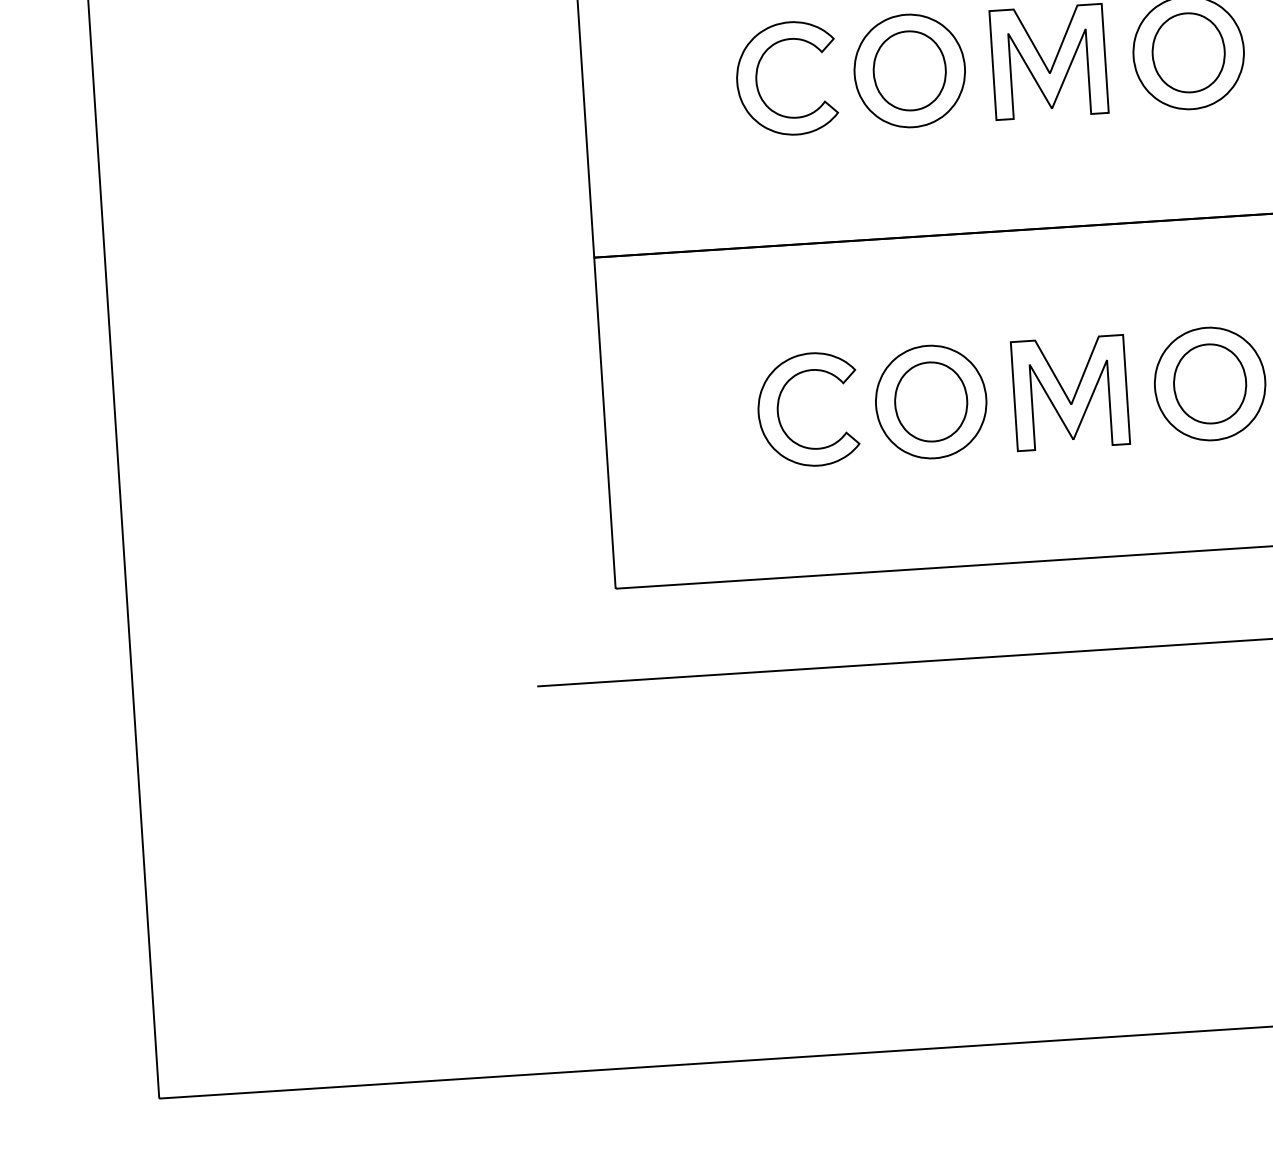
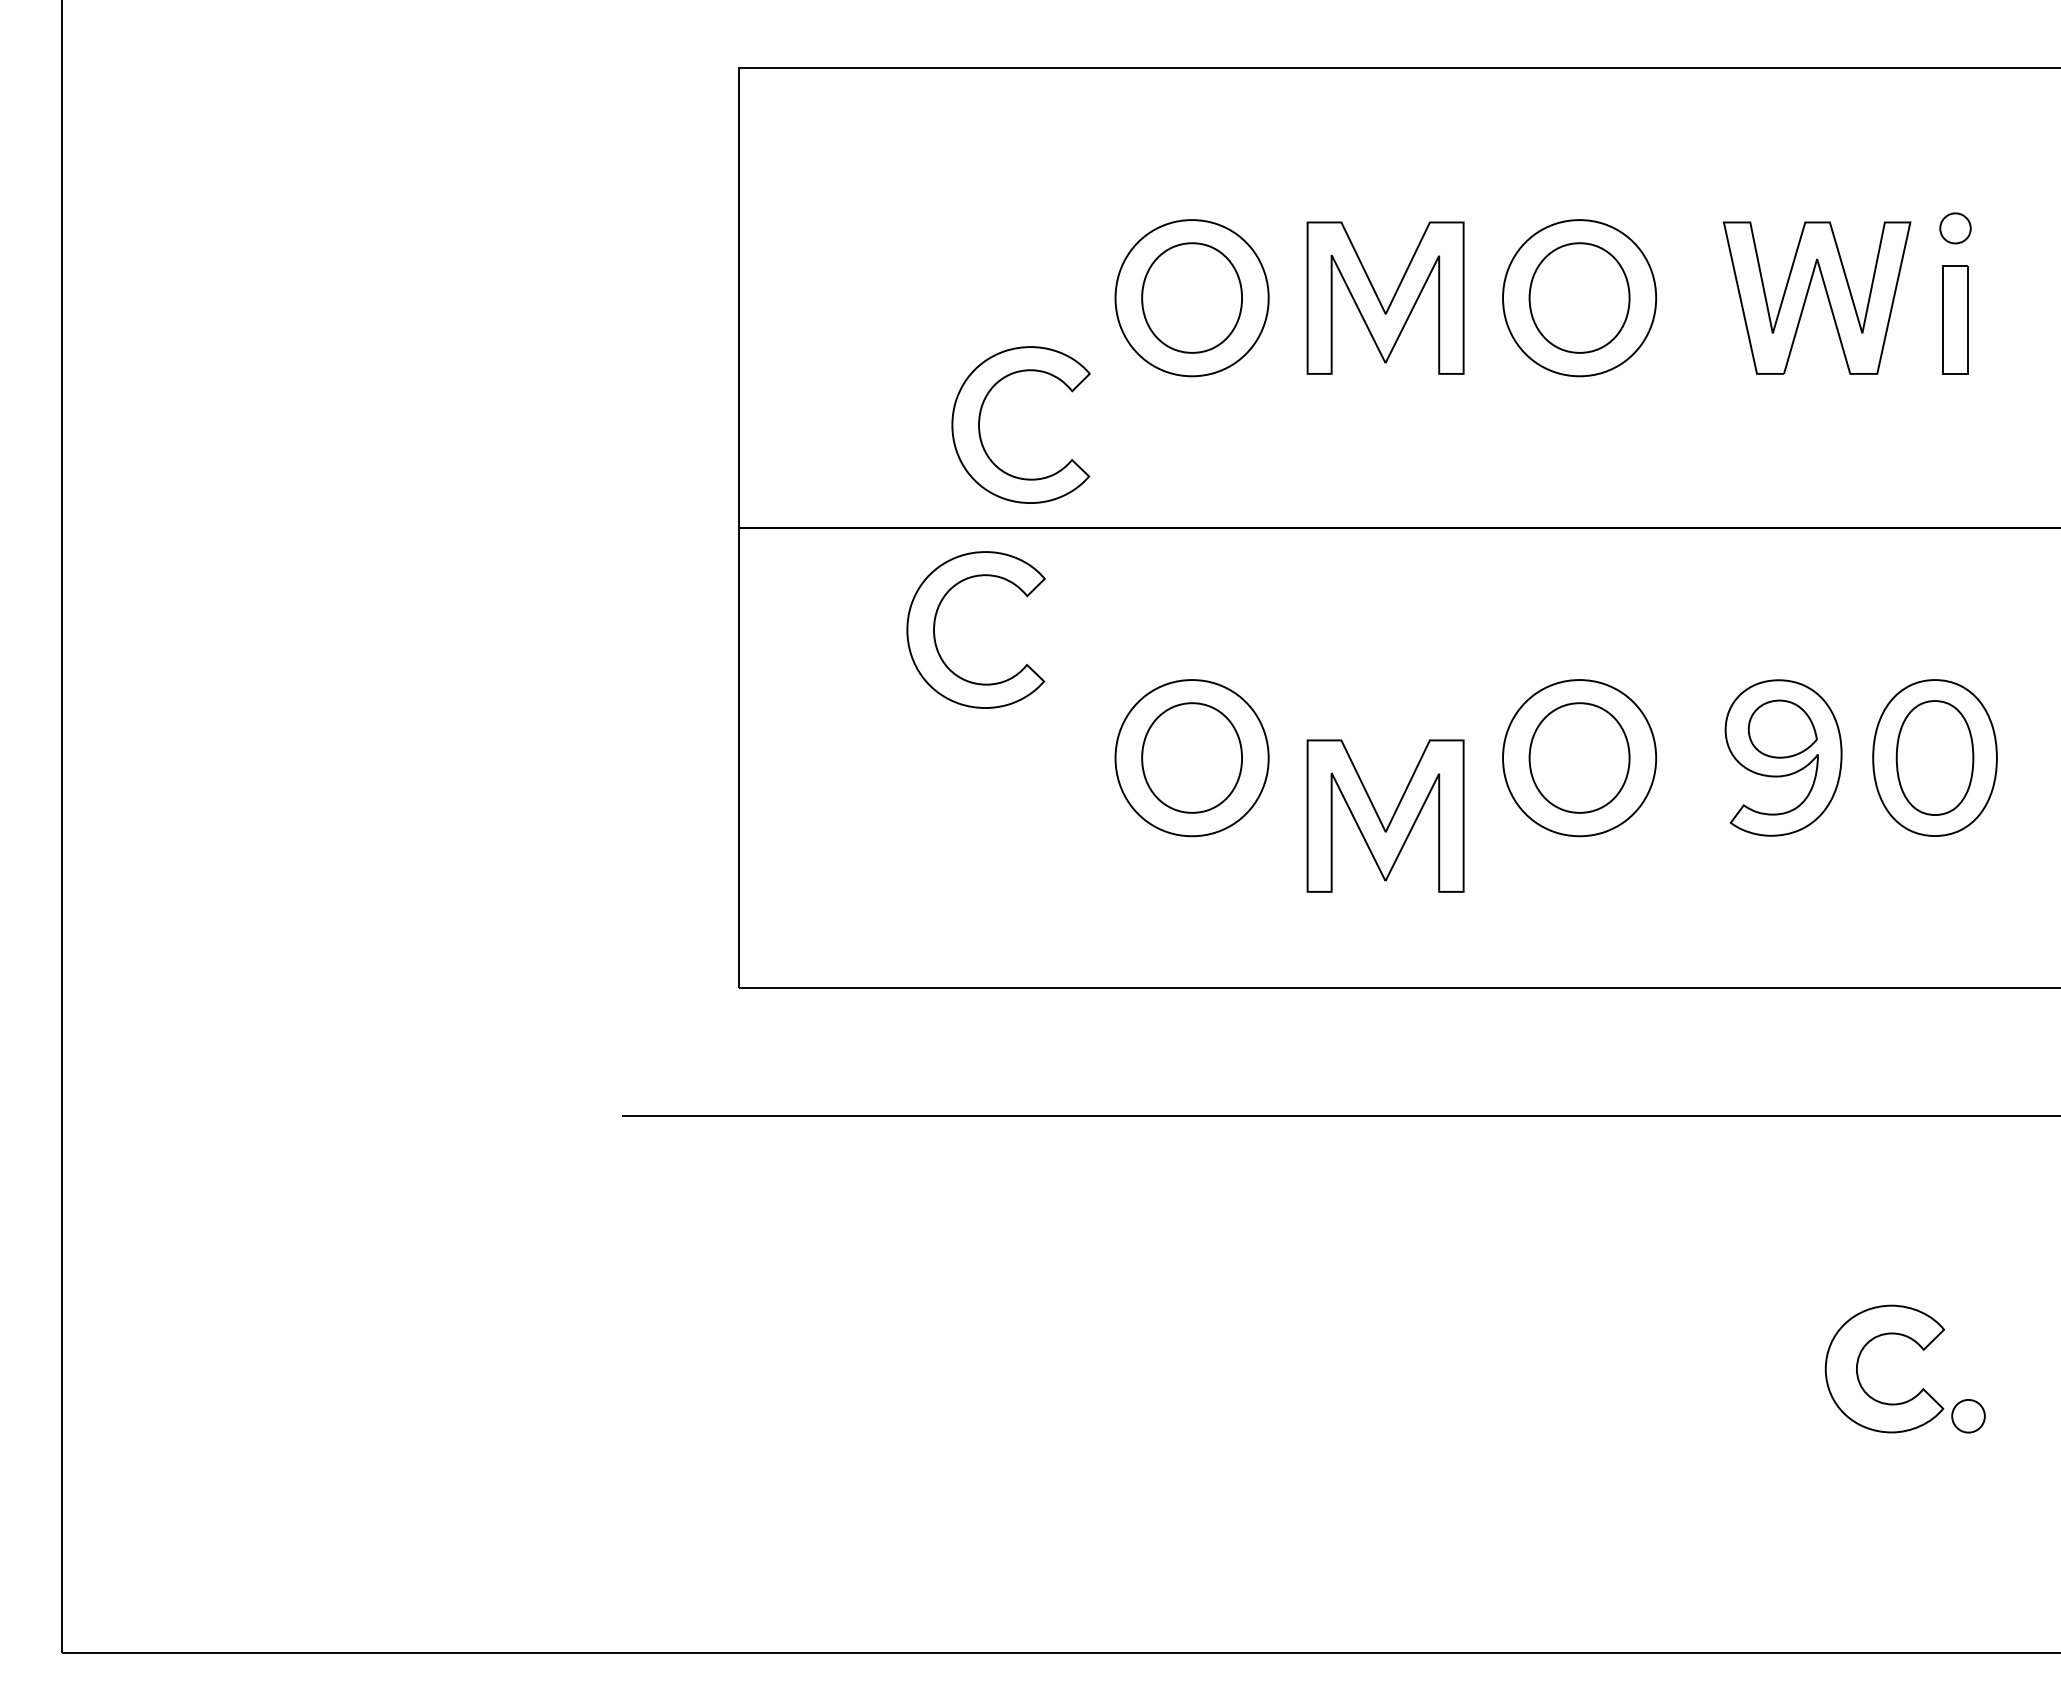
part: (757, 77) -> (980, 420), moved
part: (1070, 392) -> (1385, 815), moved
part: (778, 408) -> (935, 625), moved

